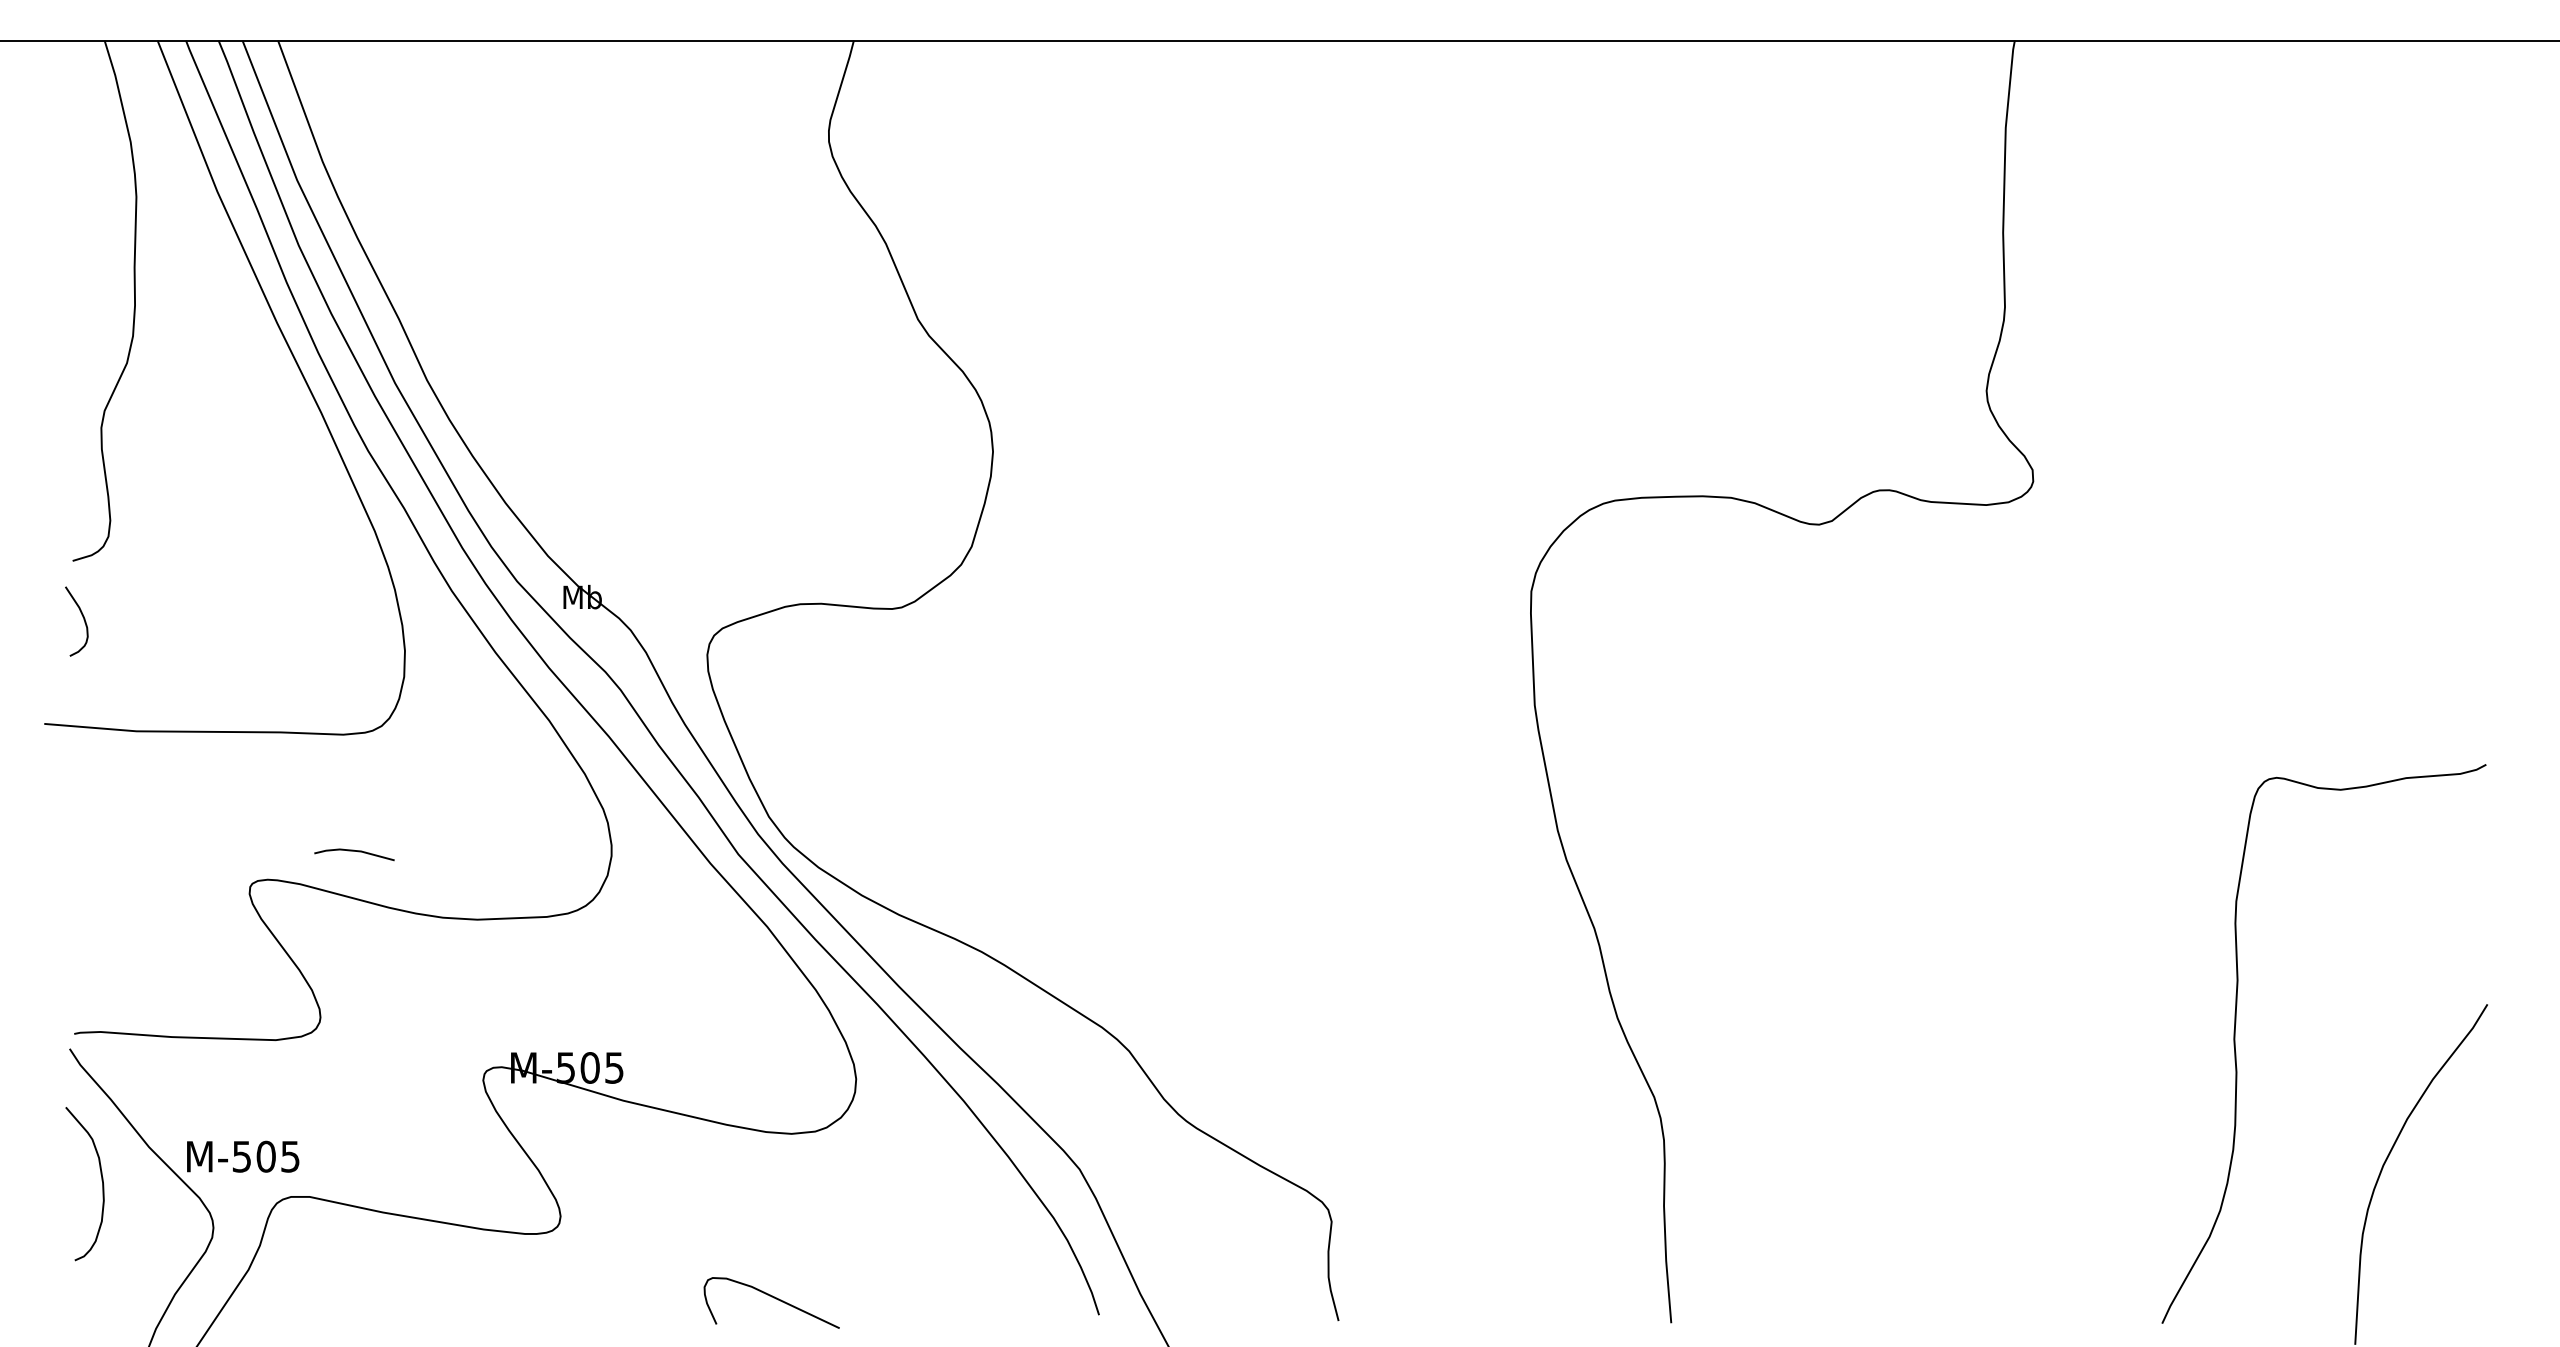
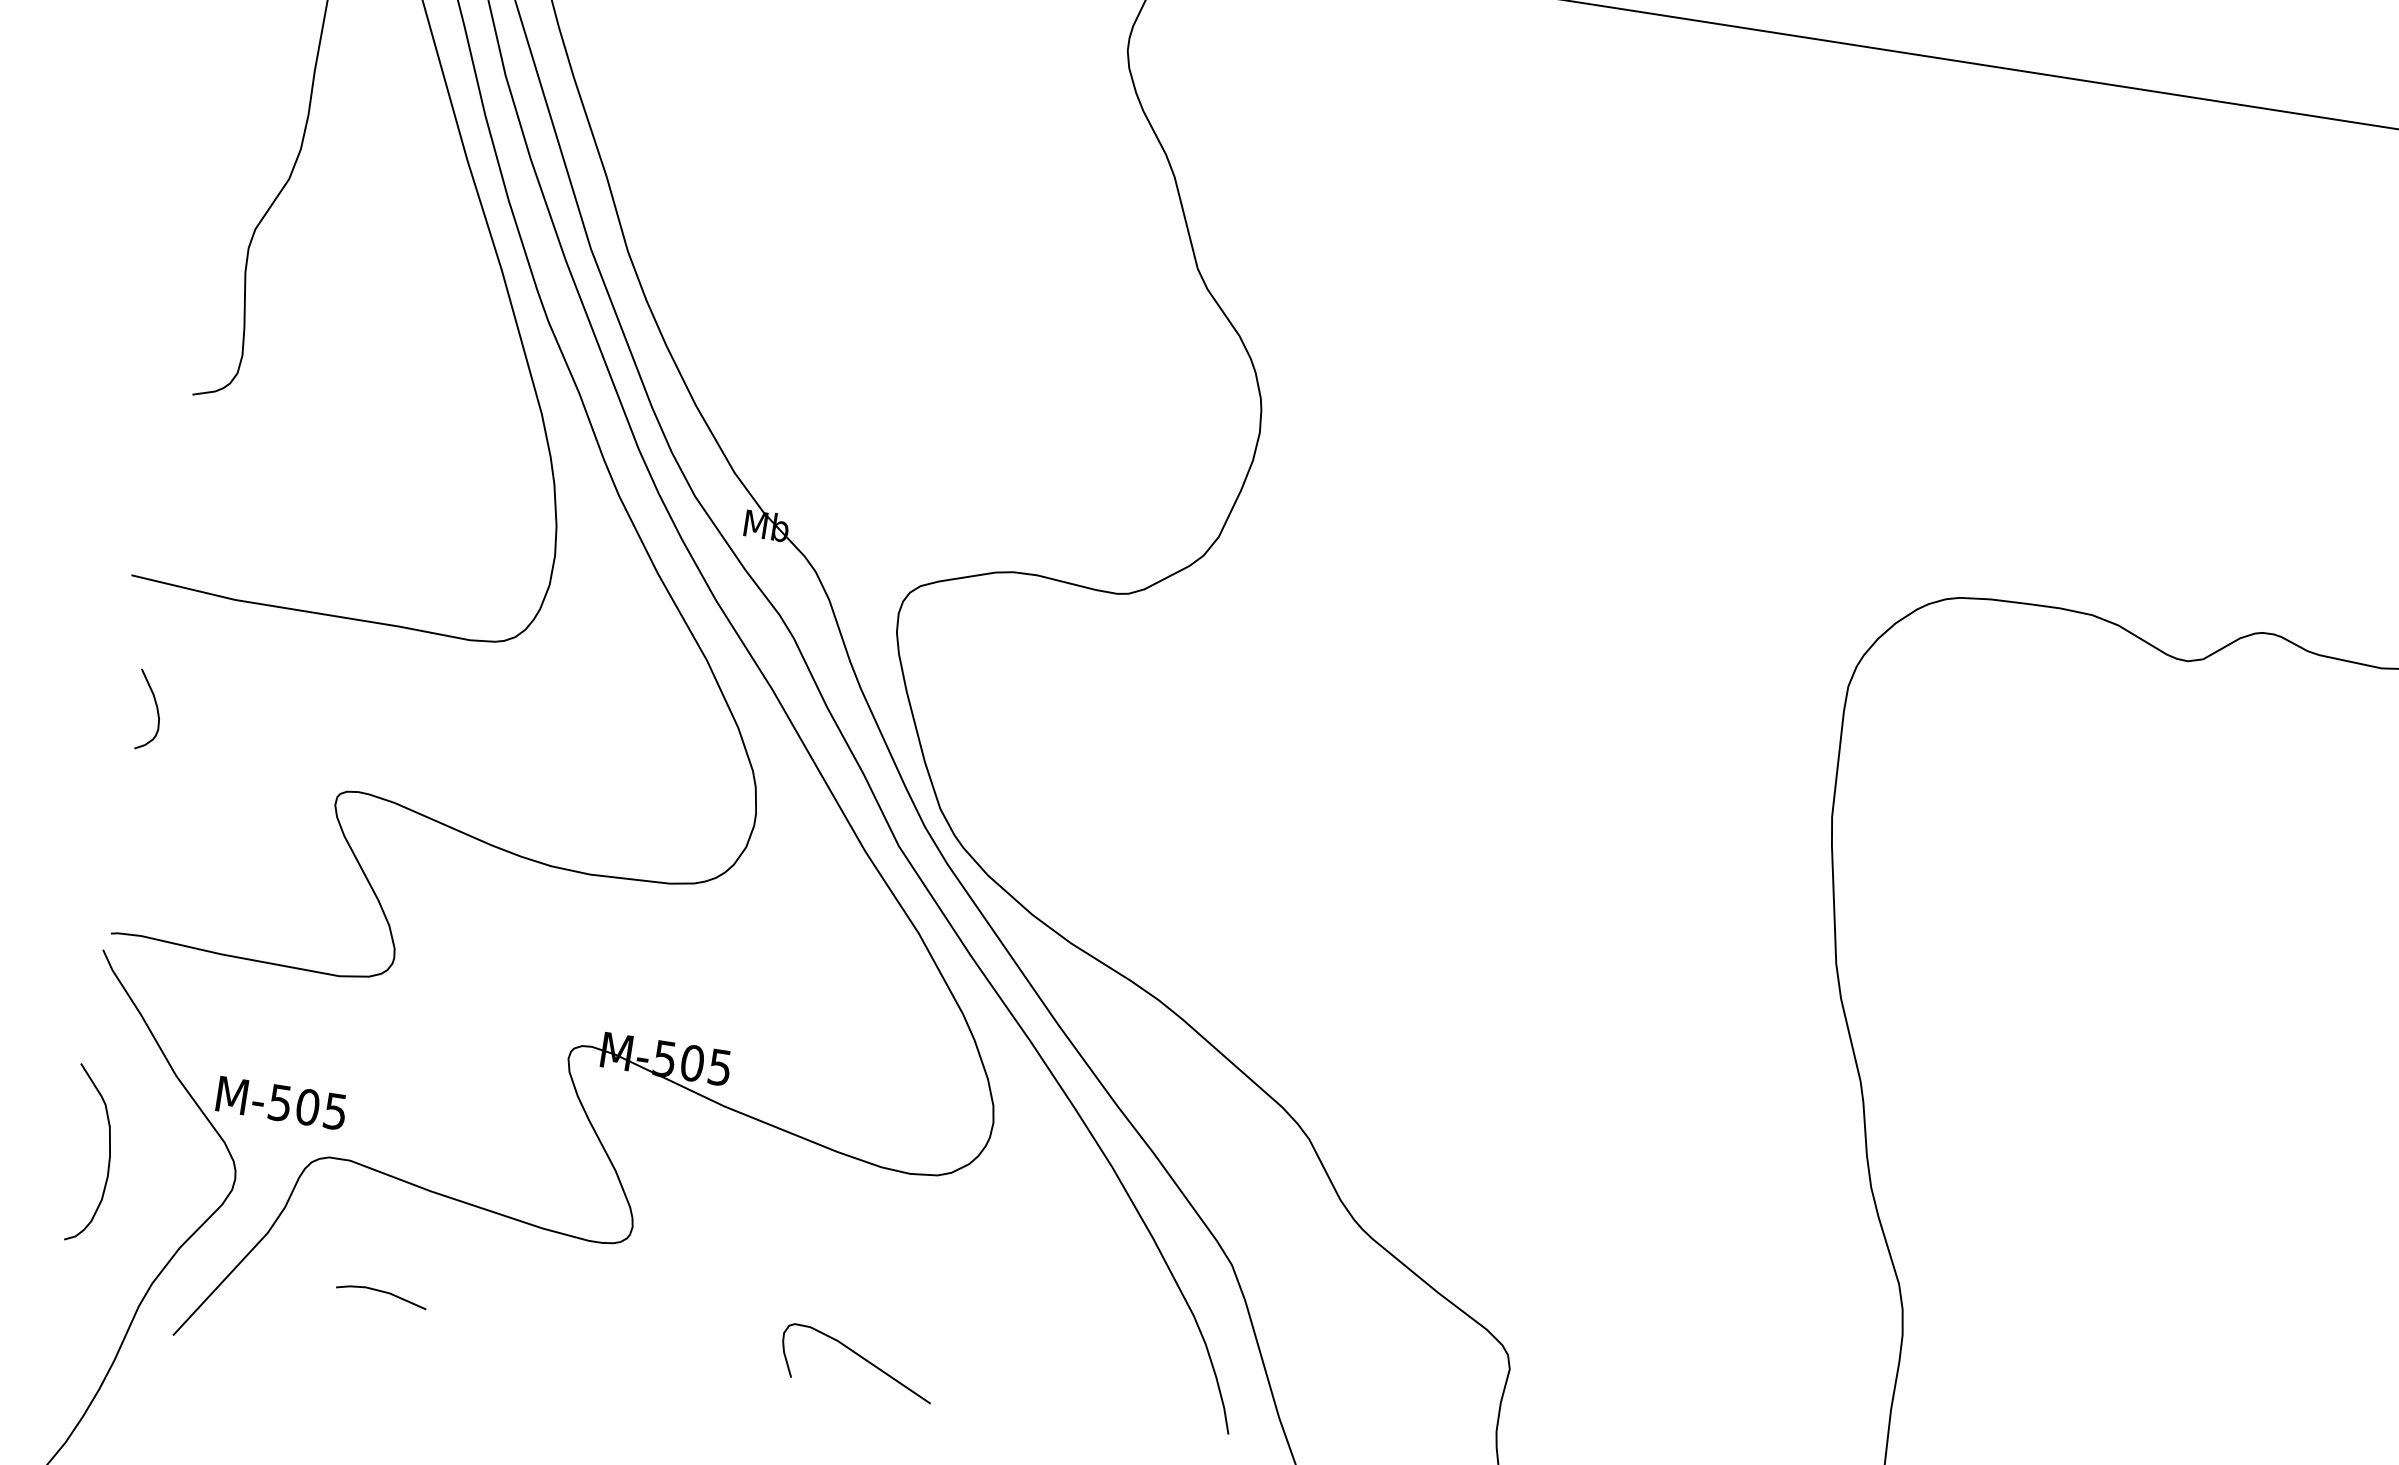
curve: (83, 620) -> (156, 710), moved
line: (354, 851) -> (382, 1292), moved
curve: (101, 1180) -> (108, 1153), moved

